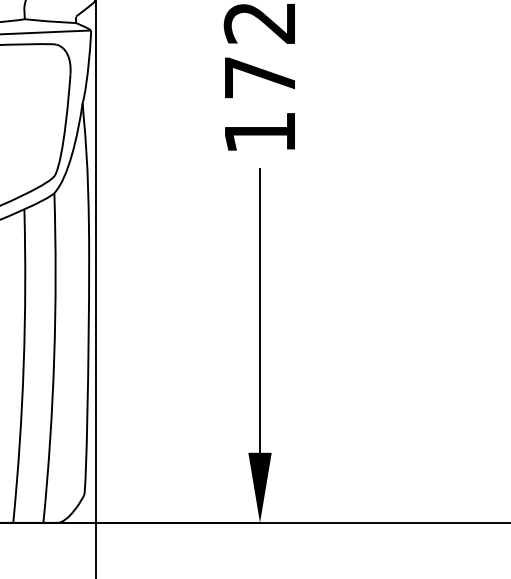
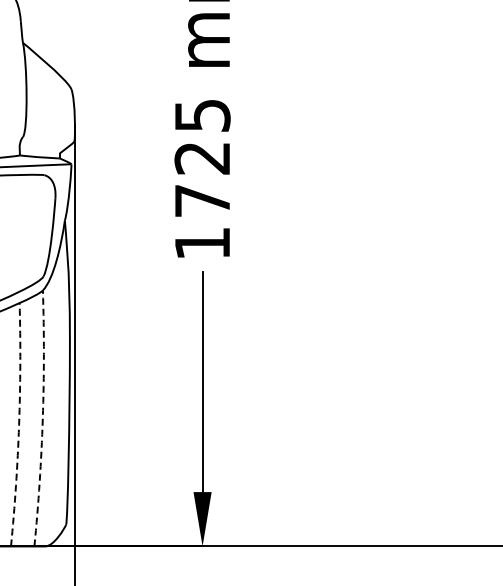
arc: (53, 358) -> (42, 418), solid -> dashed
arc: (24, 365) -> (19, 424), solid -> dashed

